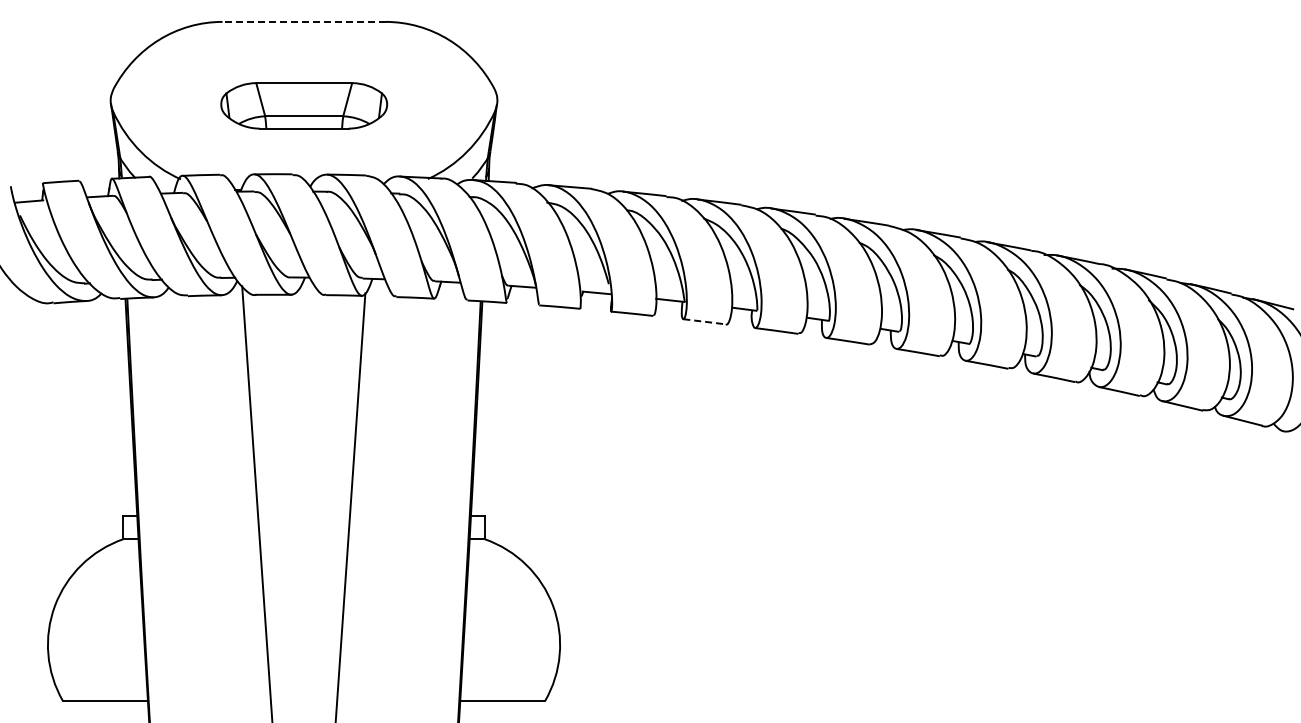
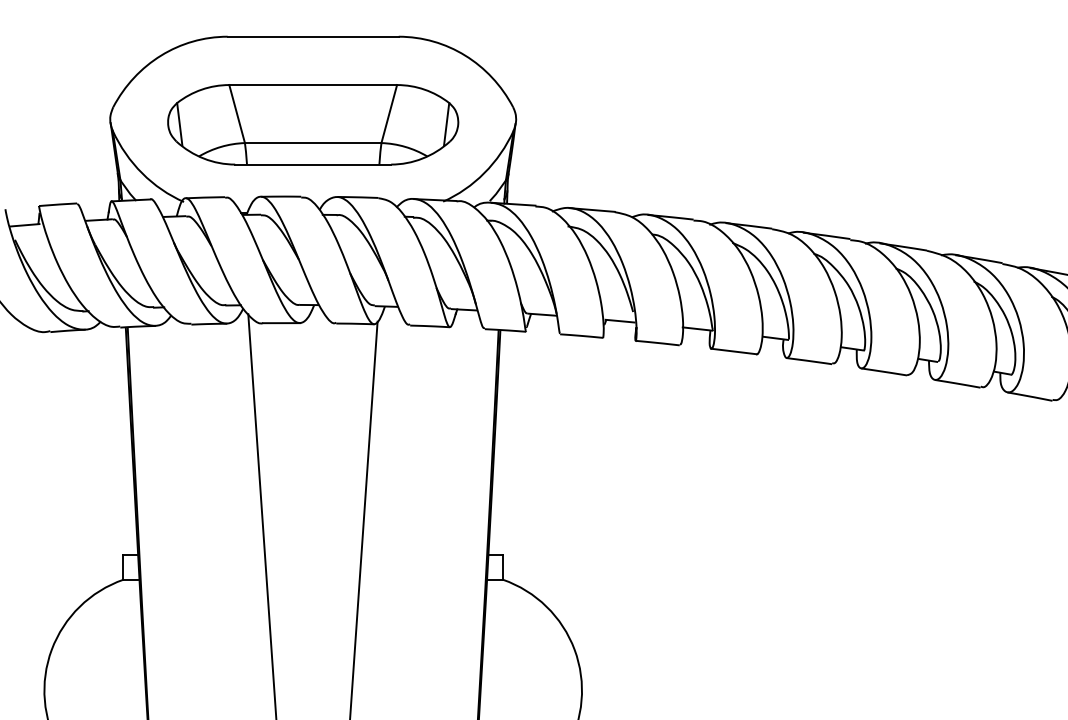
line: (303, 21) -> (312, 36), dashed -> solid
part: (304, 105) -> (313, 124), size x1.67
line: (704, 321) -> (733, 351), dashed -> solid

